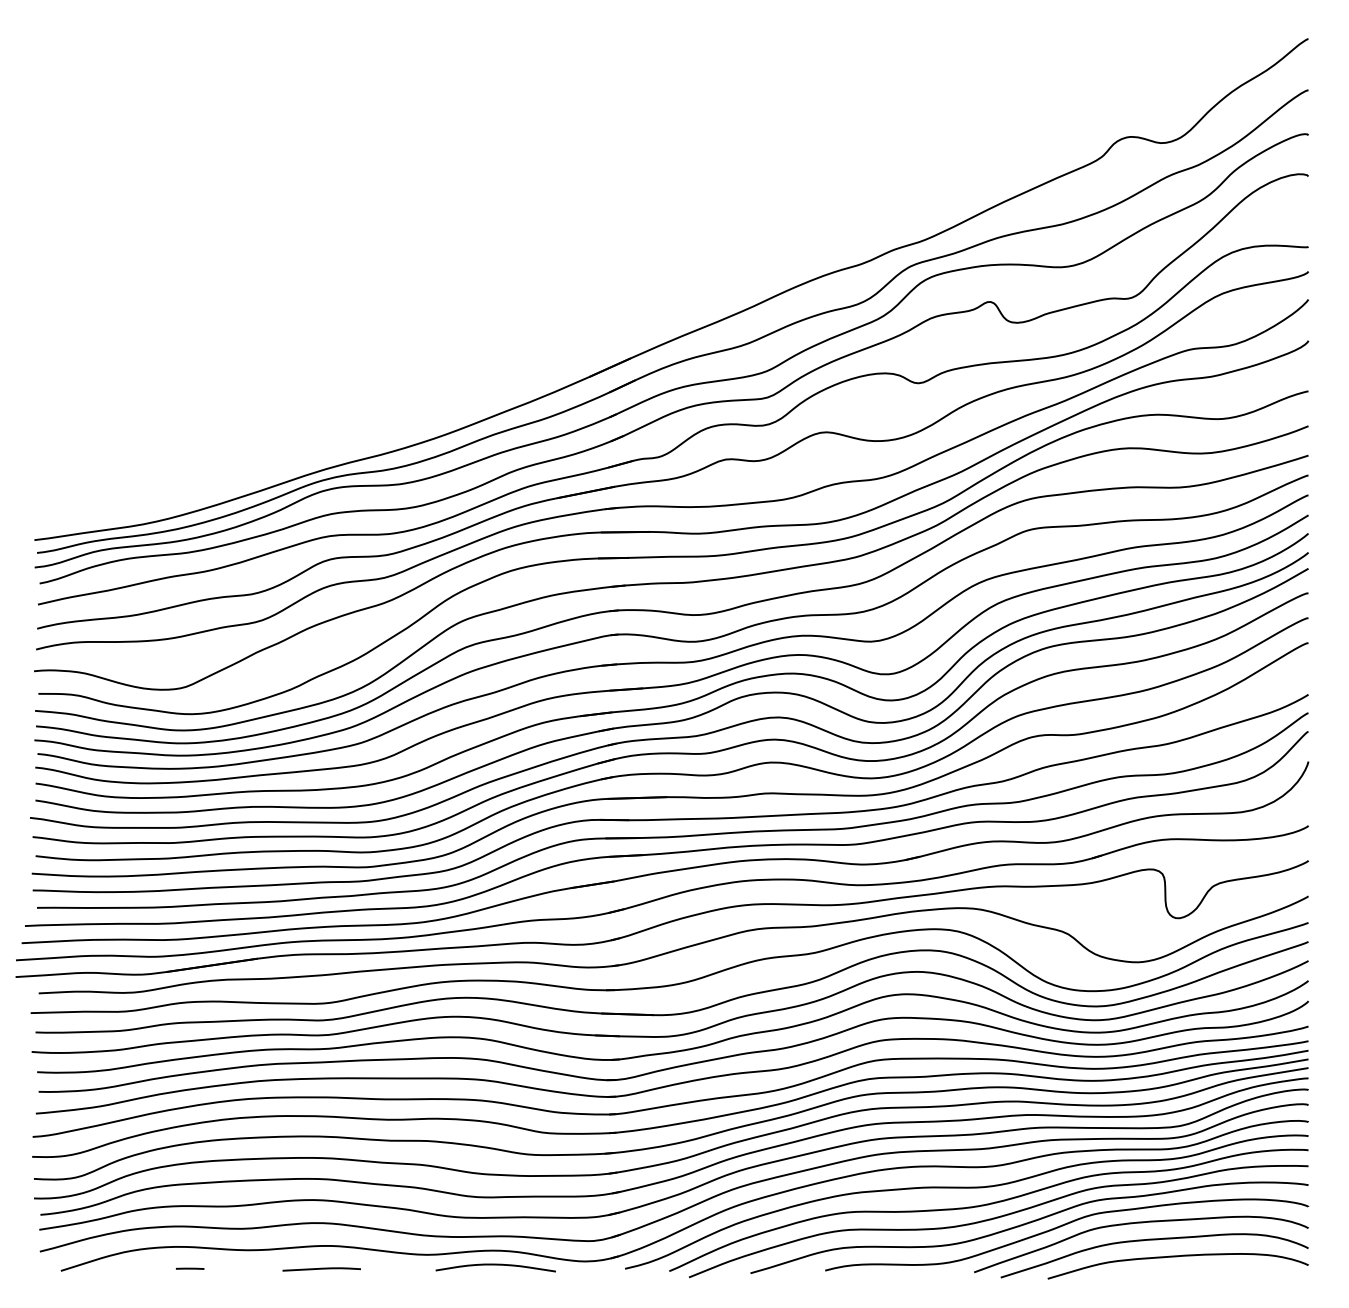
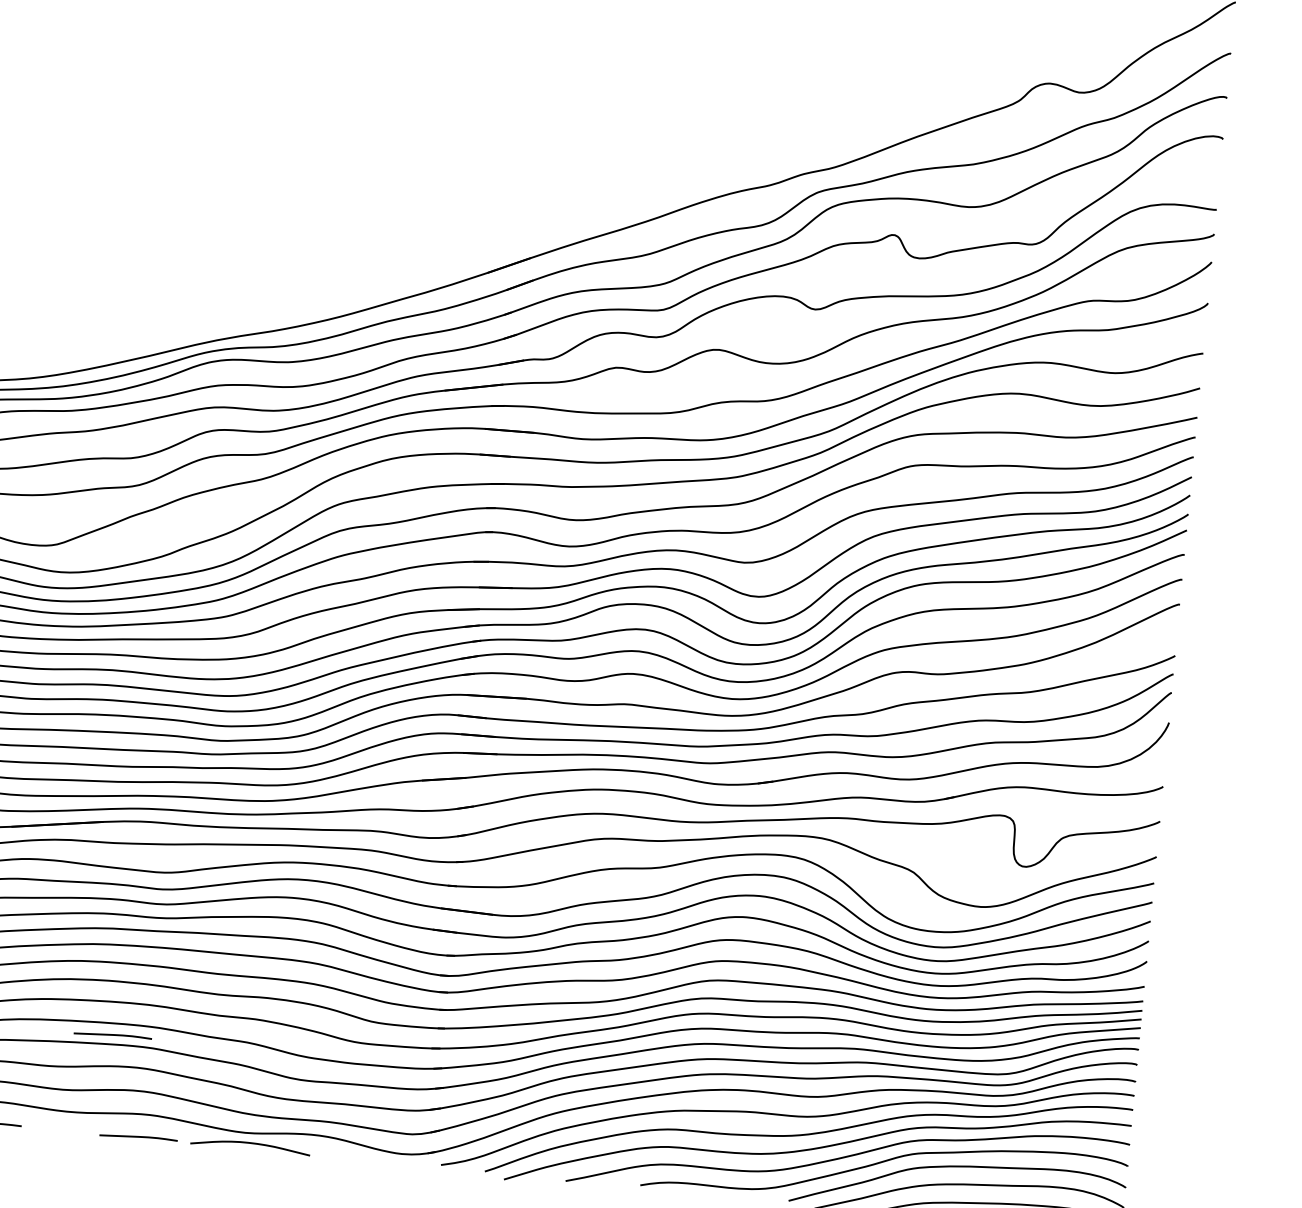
curve: (286, 1170) -> (112, 1035), added
curve: (495, 1265) -> (250, 1143), moved

